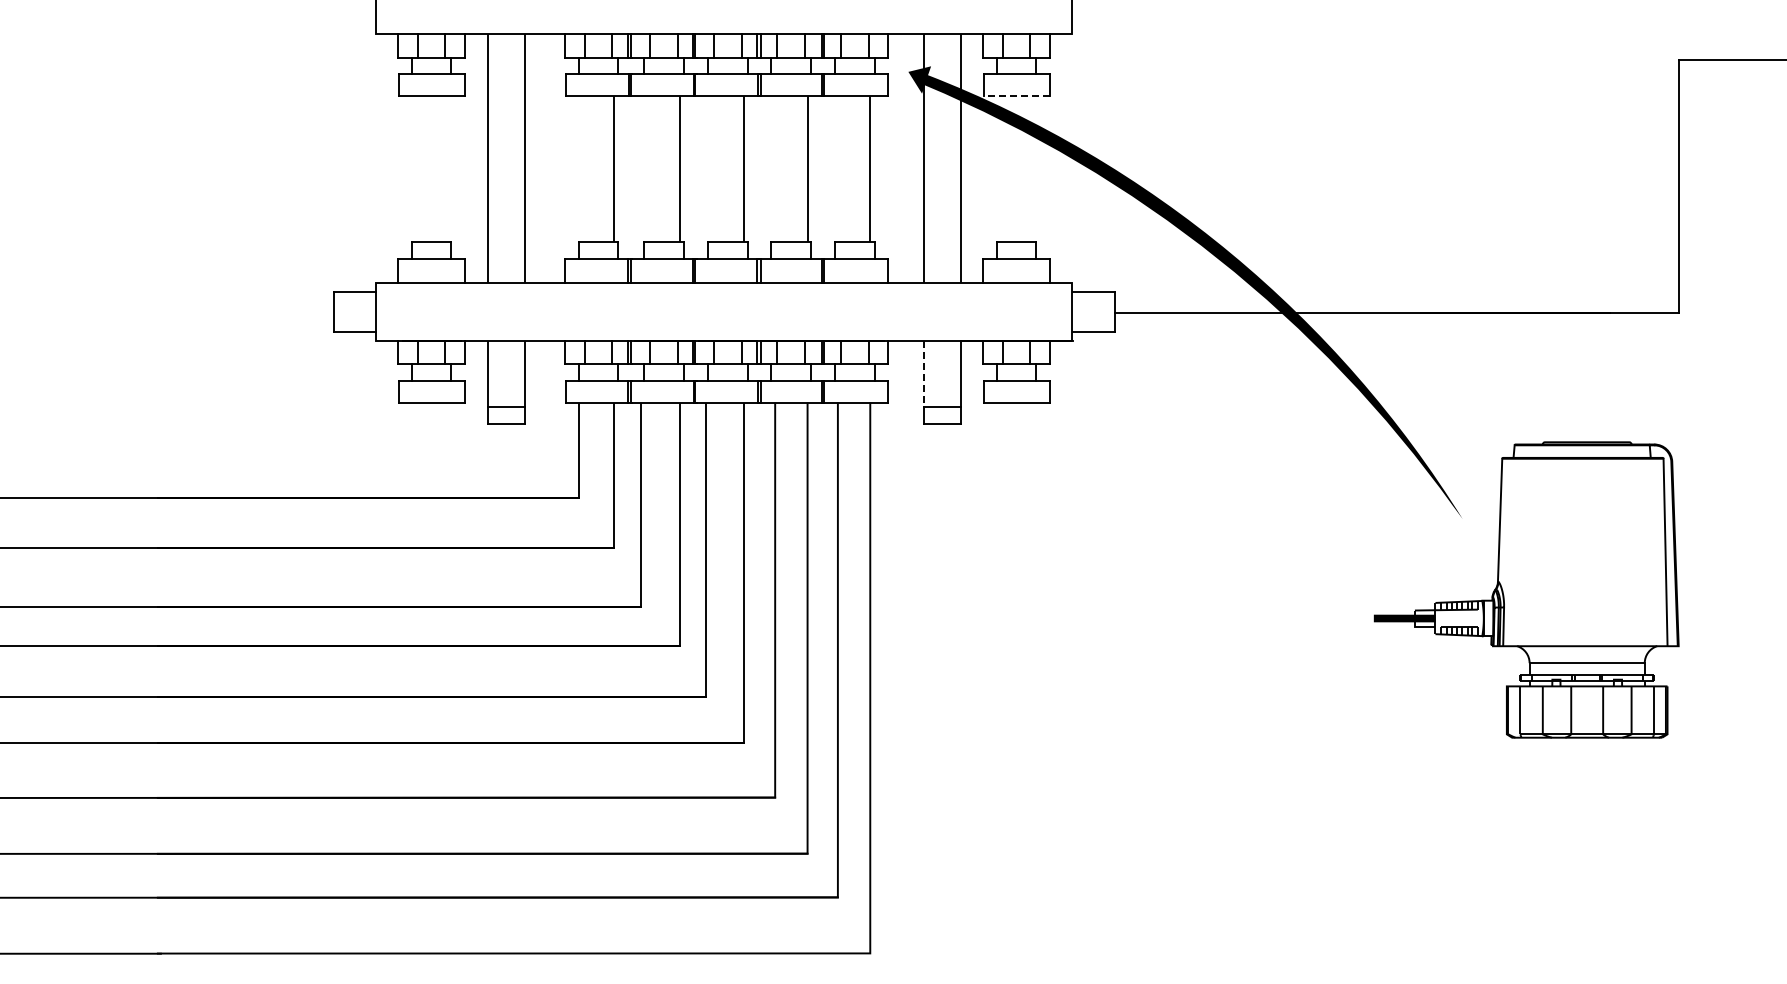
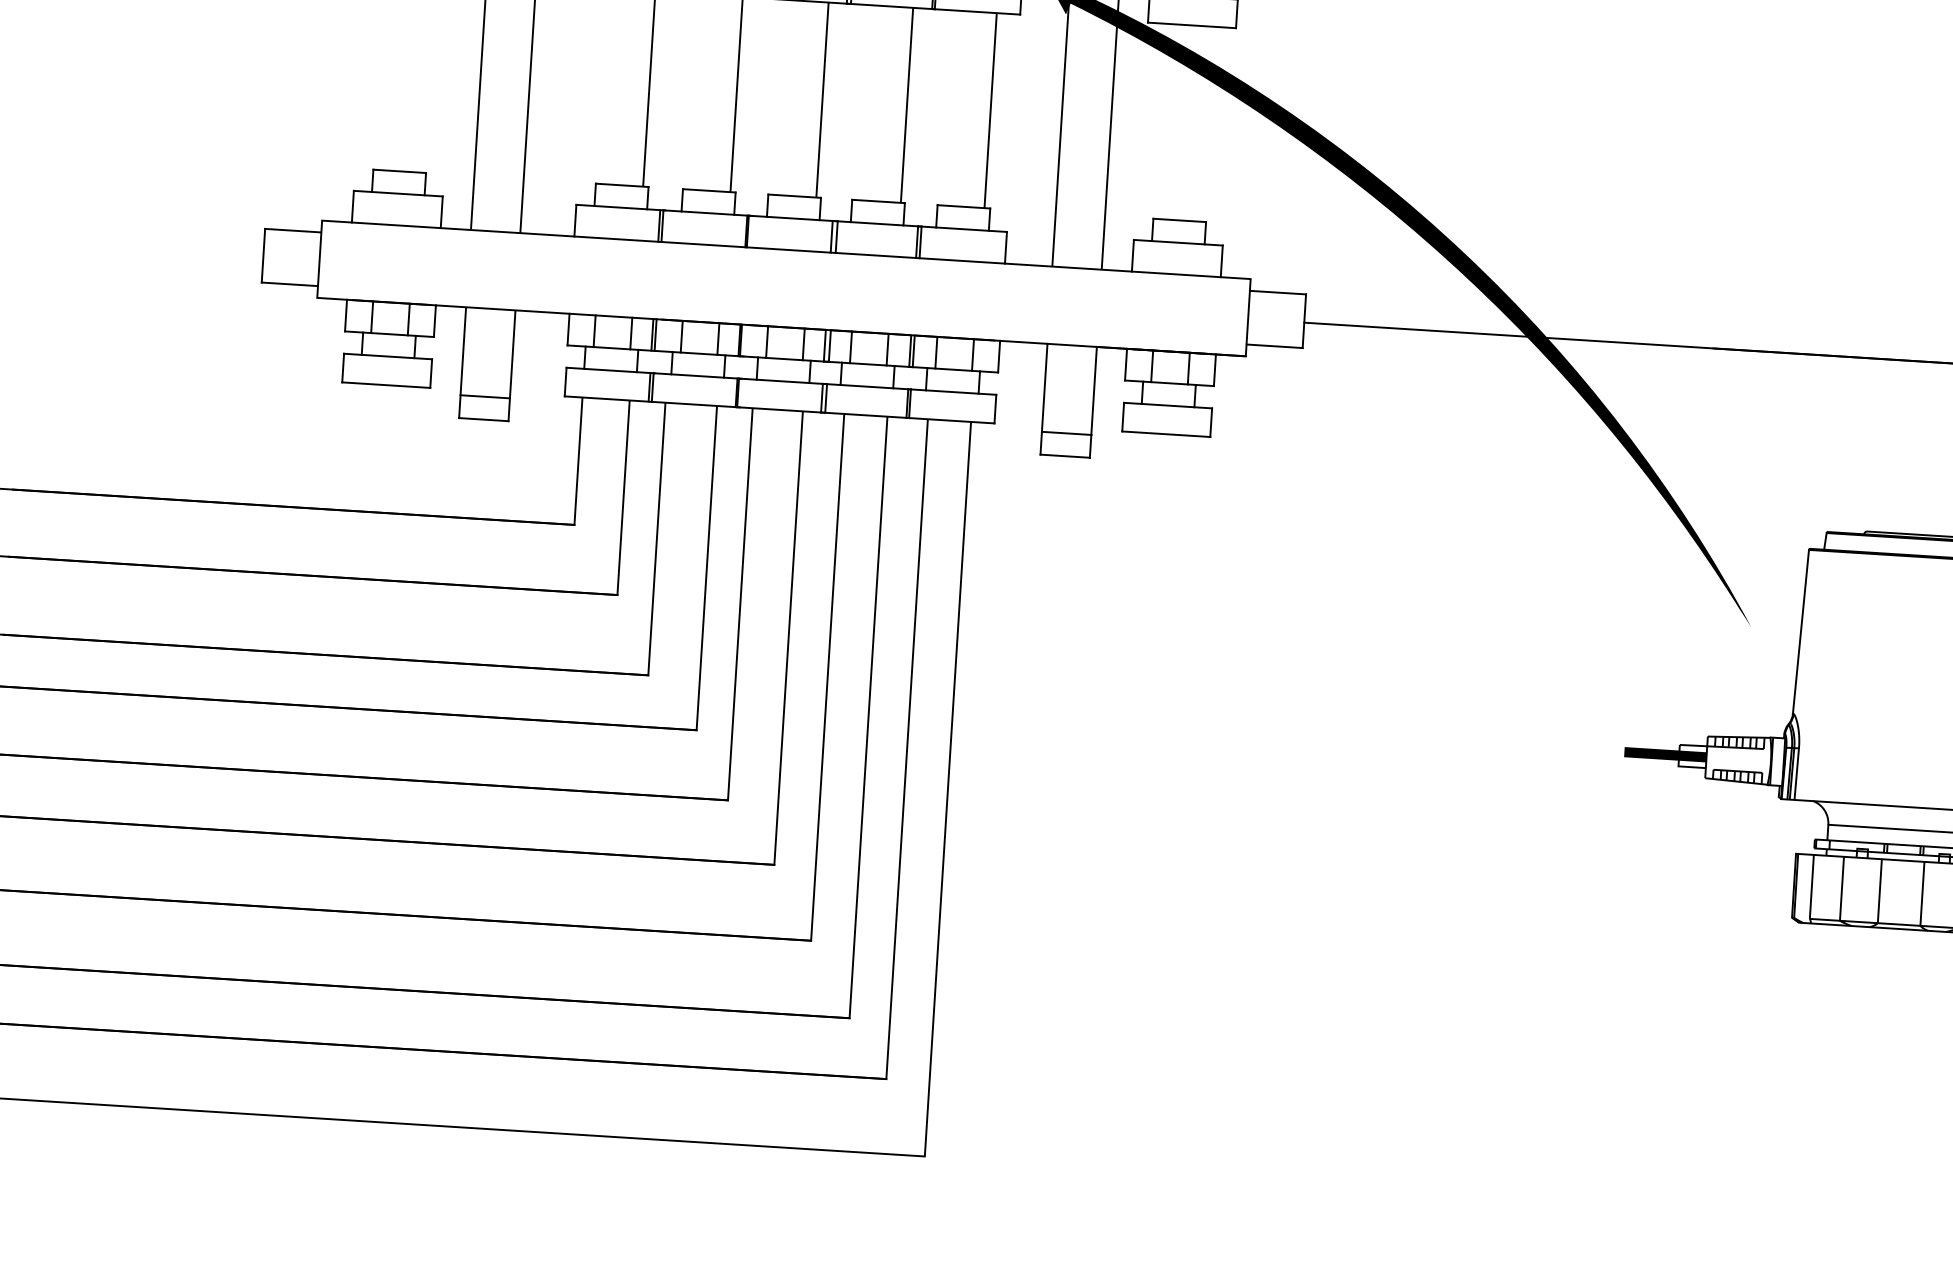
line: (1016, 95) -> (1191, 24), dashed -> solid
line: (923, 373) -> (1044, 387), dashed -> solid

